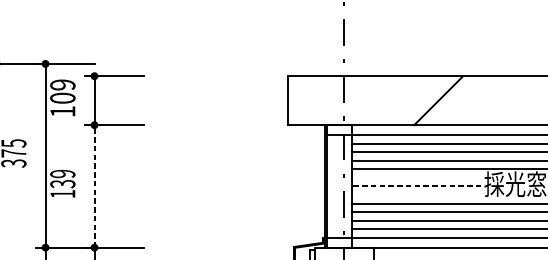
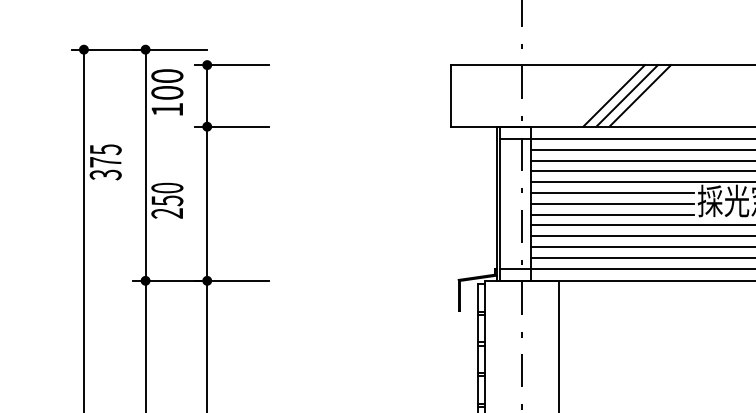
text: (62, 85) -> (167, 76), 109 -> 100
line: (417, 100) -> (613, 95), added
line: (428, 100) -> (627, 95), added
line: (415, 178) -> (611, 193), added
text: (62, 183) -> (167, 200), 139 -> 250
line: (94, 186) -> (207, 203), dashed -> solid
line: (416, 186) -> (612, 203), dashed -> solid
line: (415, 194) -> (611, 214), added

